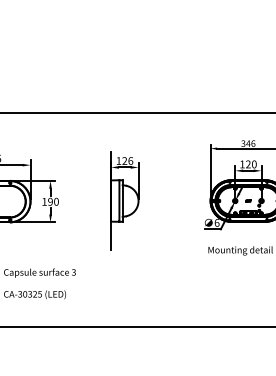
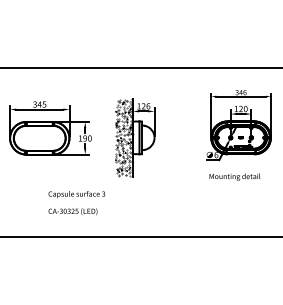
hatch: (99, 200) -> (123, 137), added

